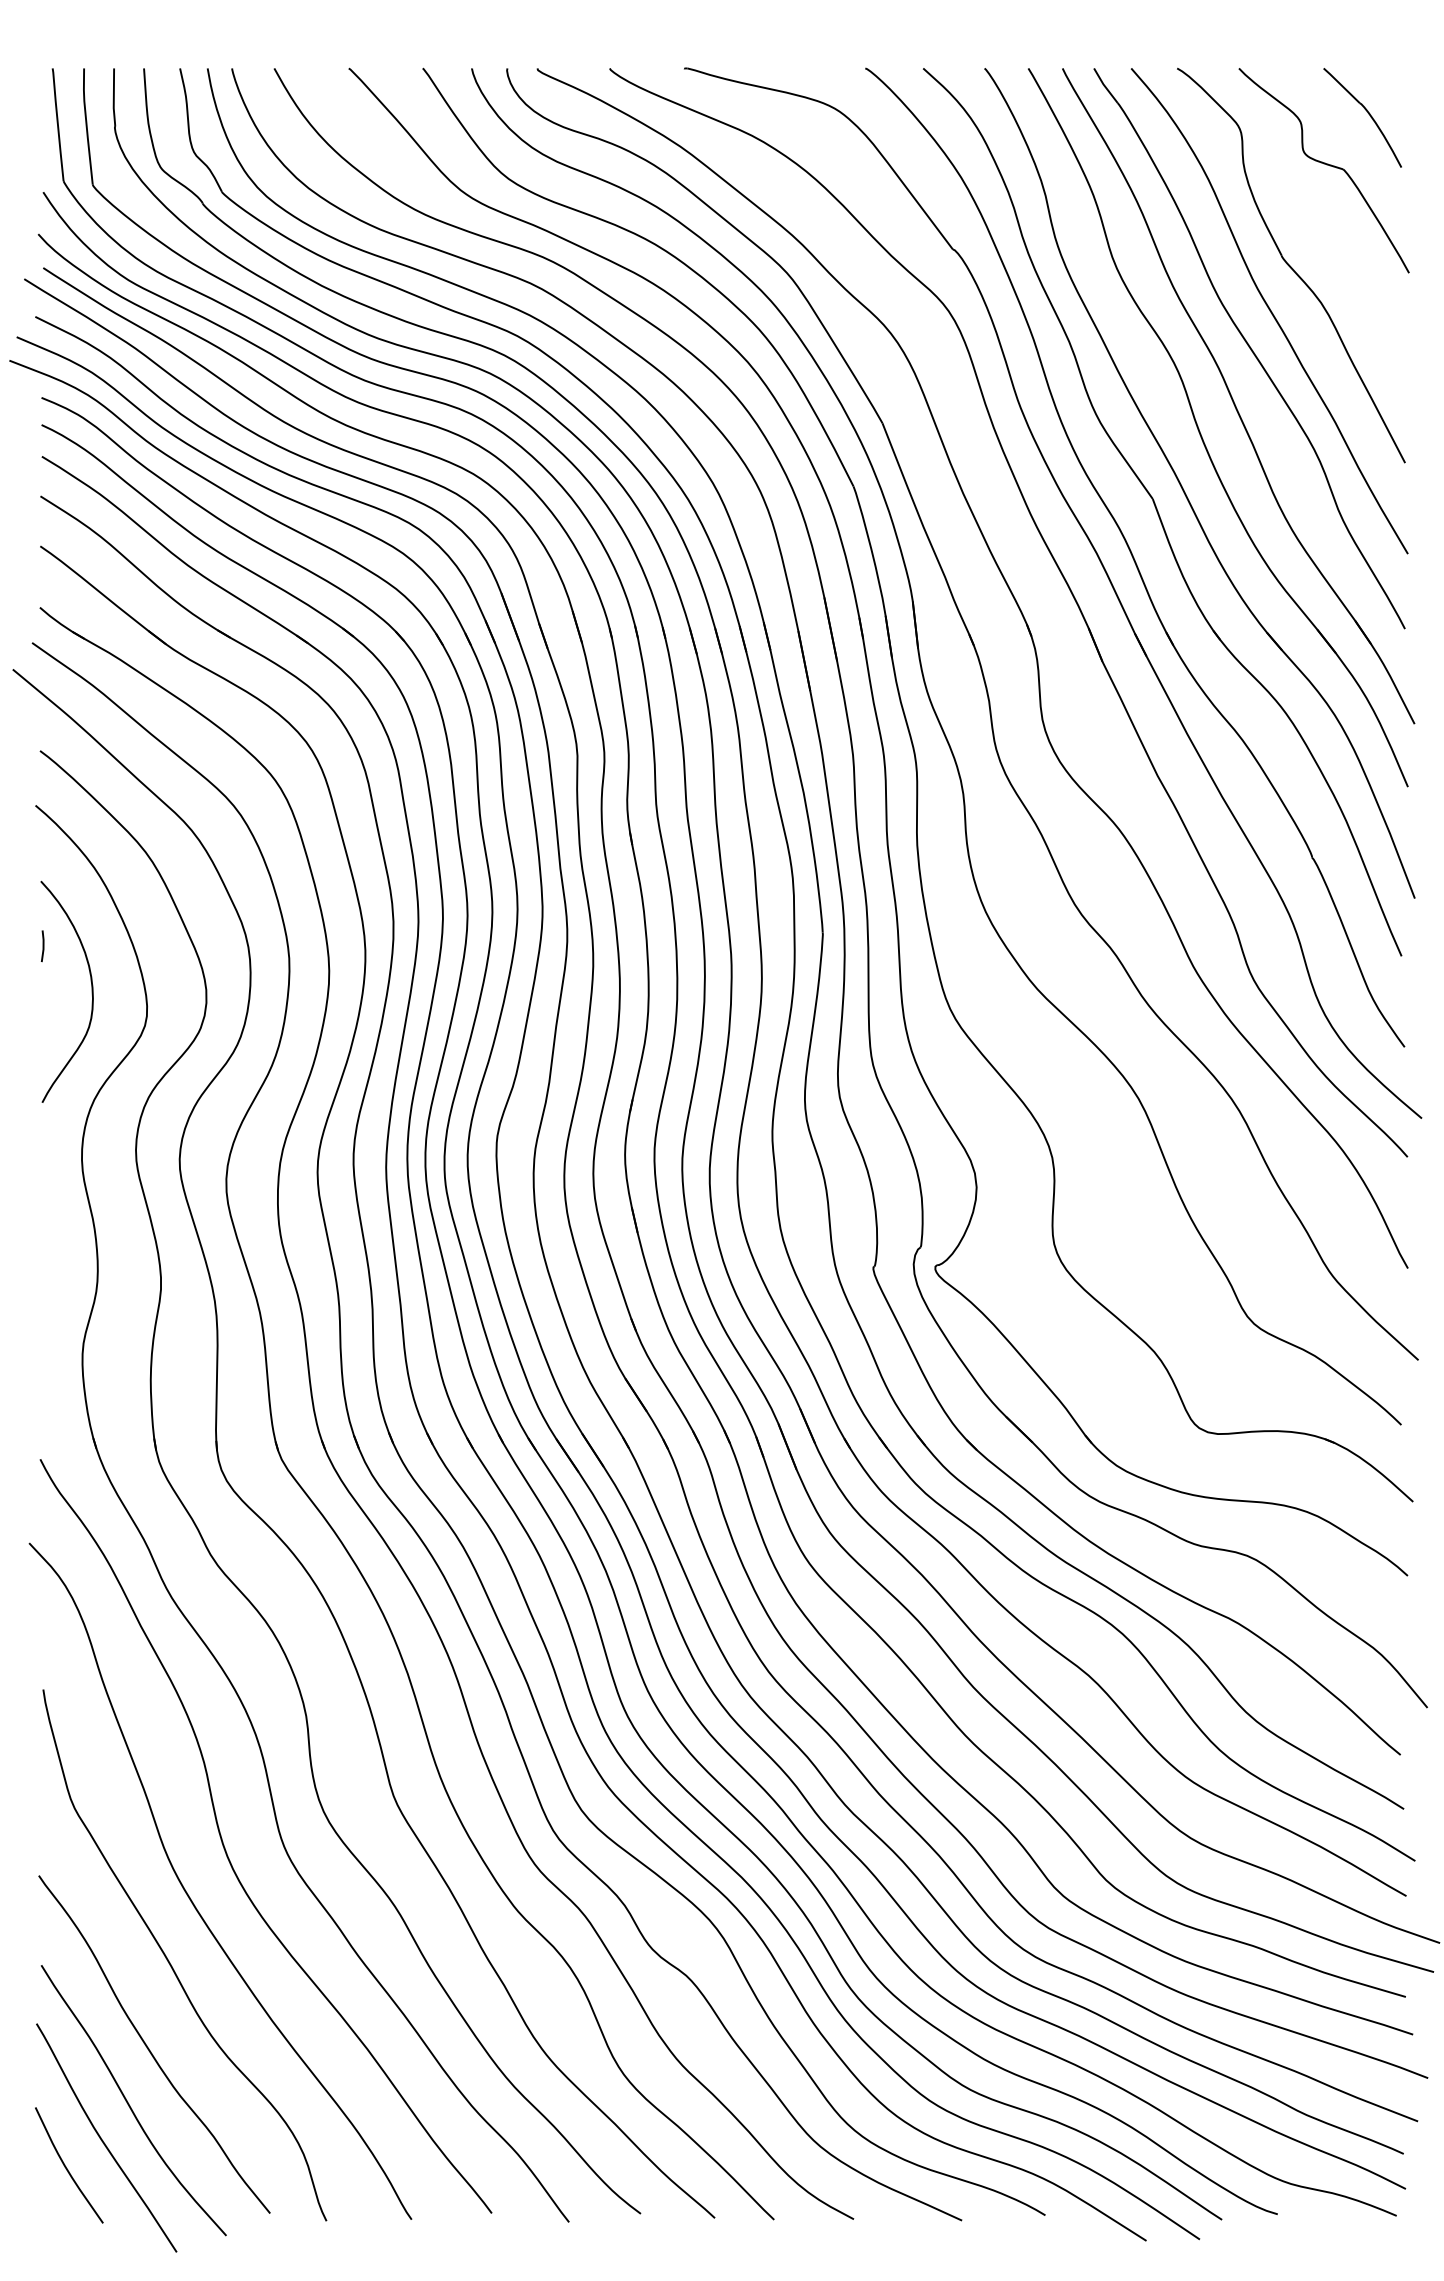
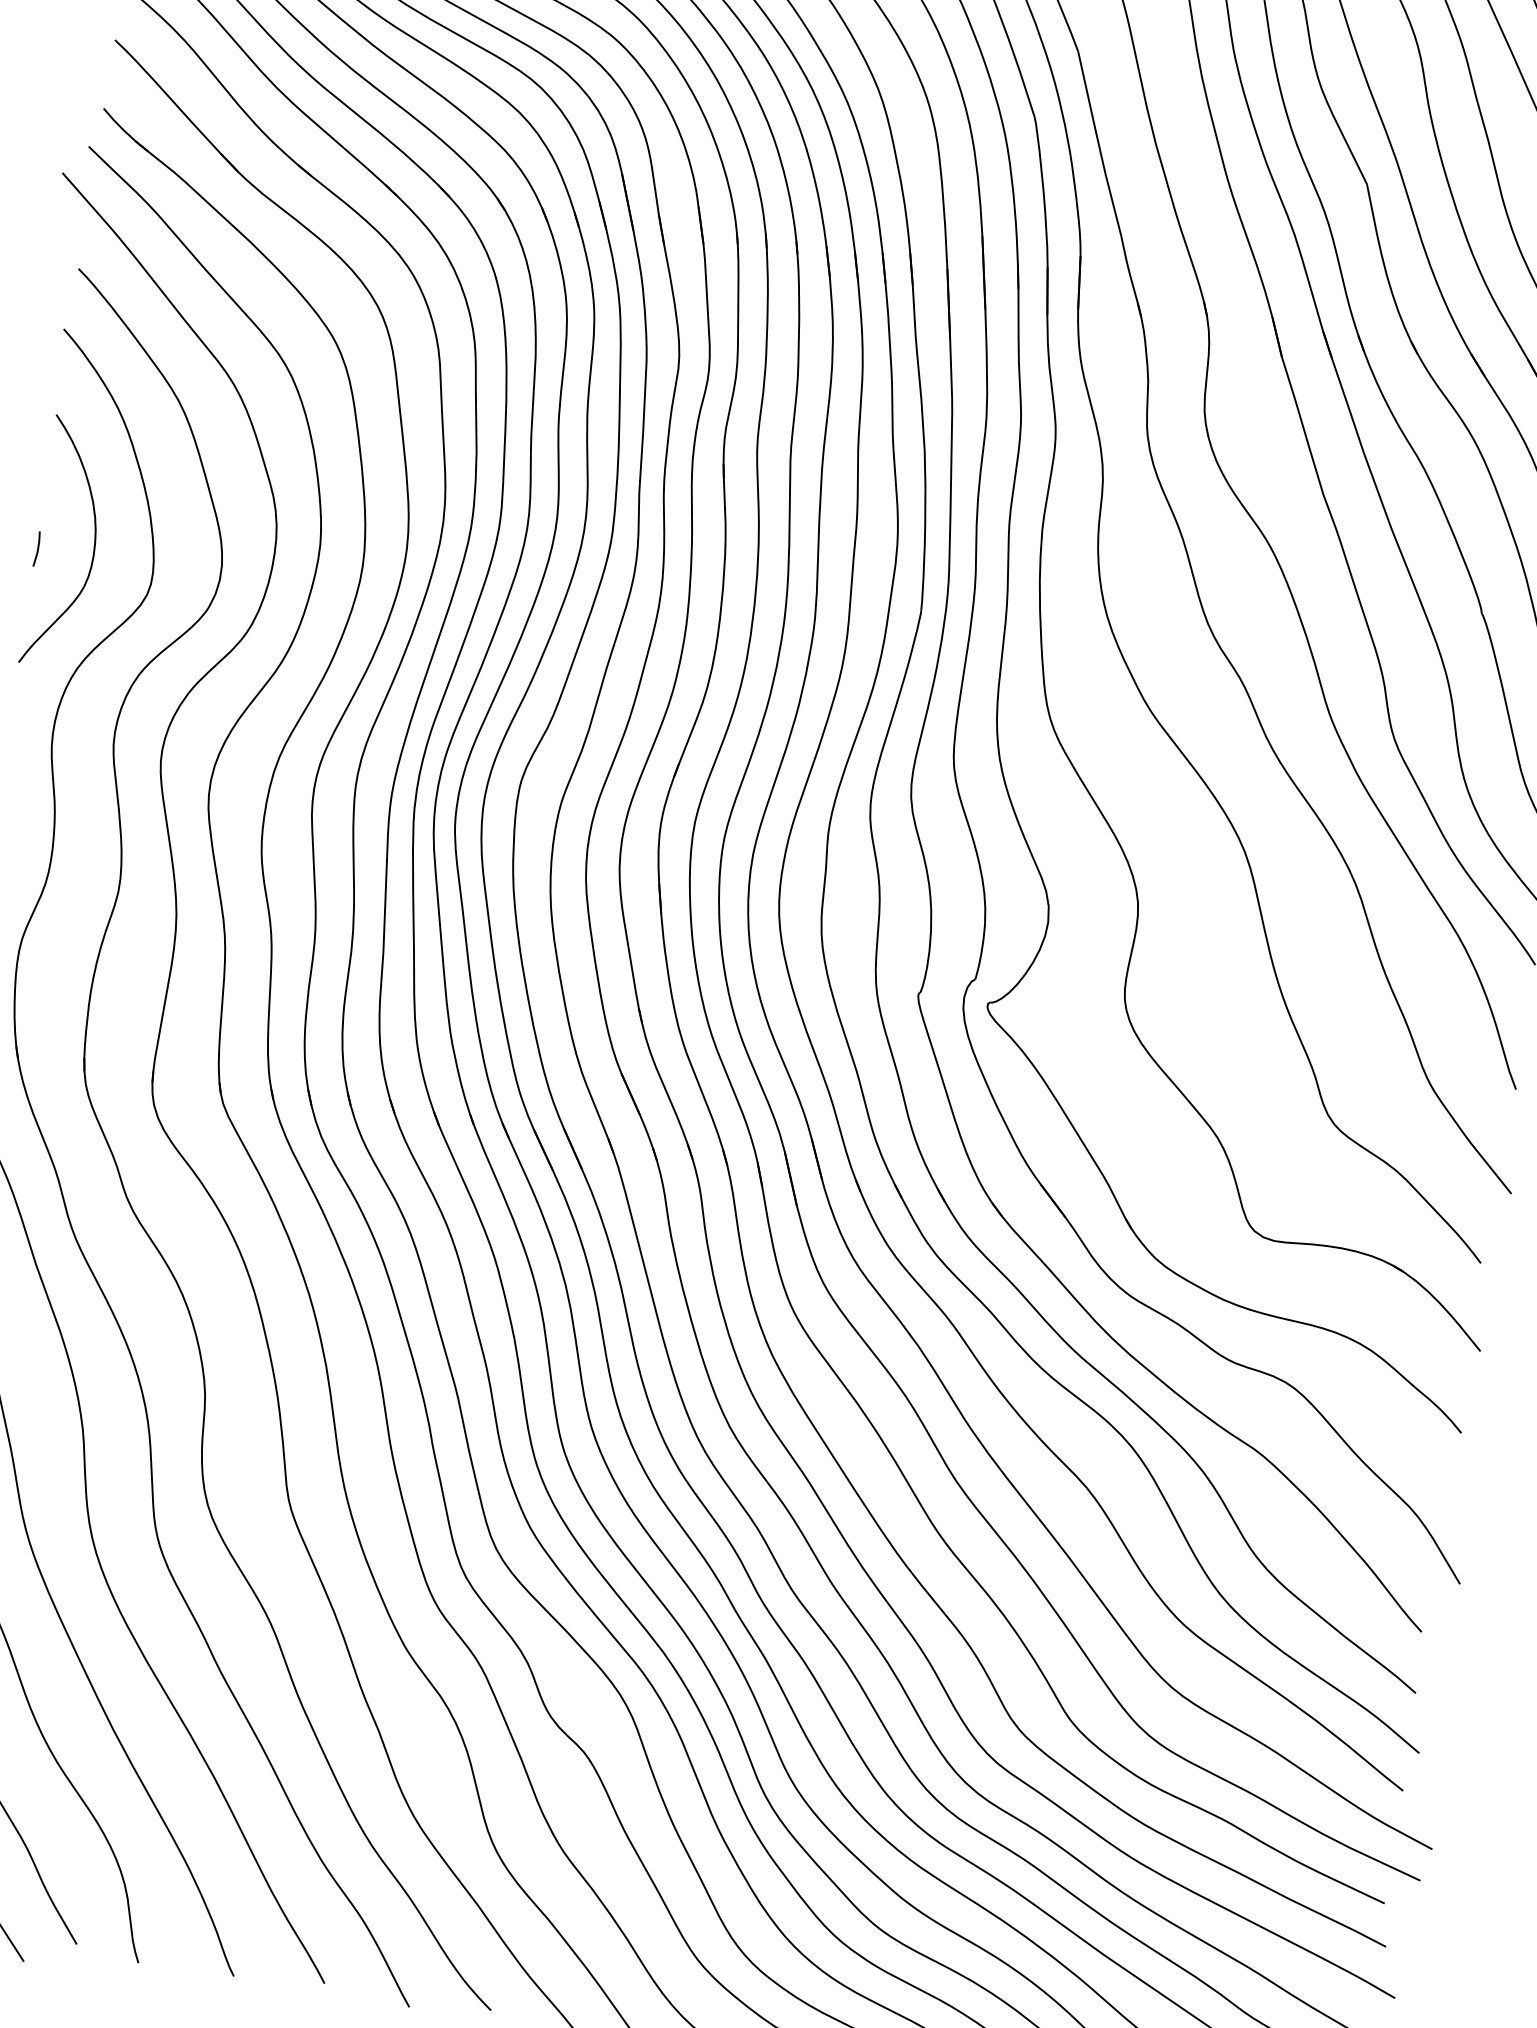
line: (42, 946) -> (36, 549), moved

